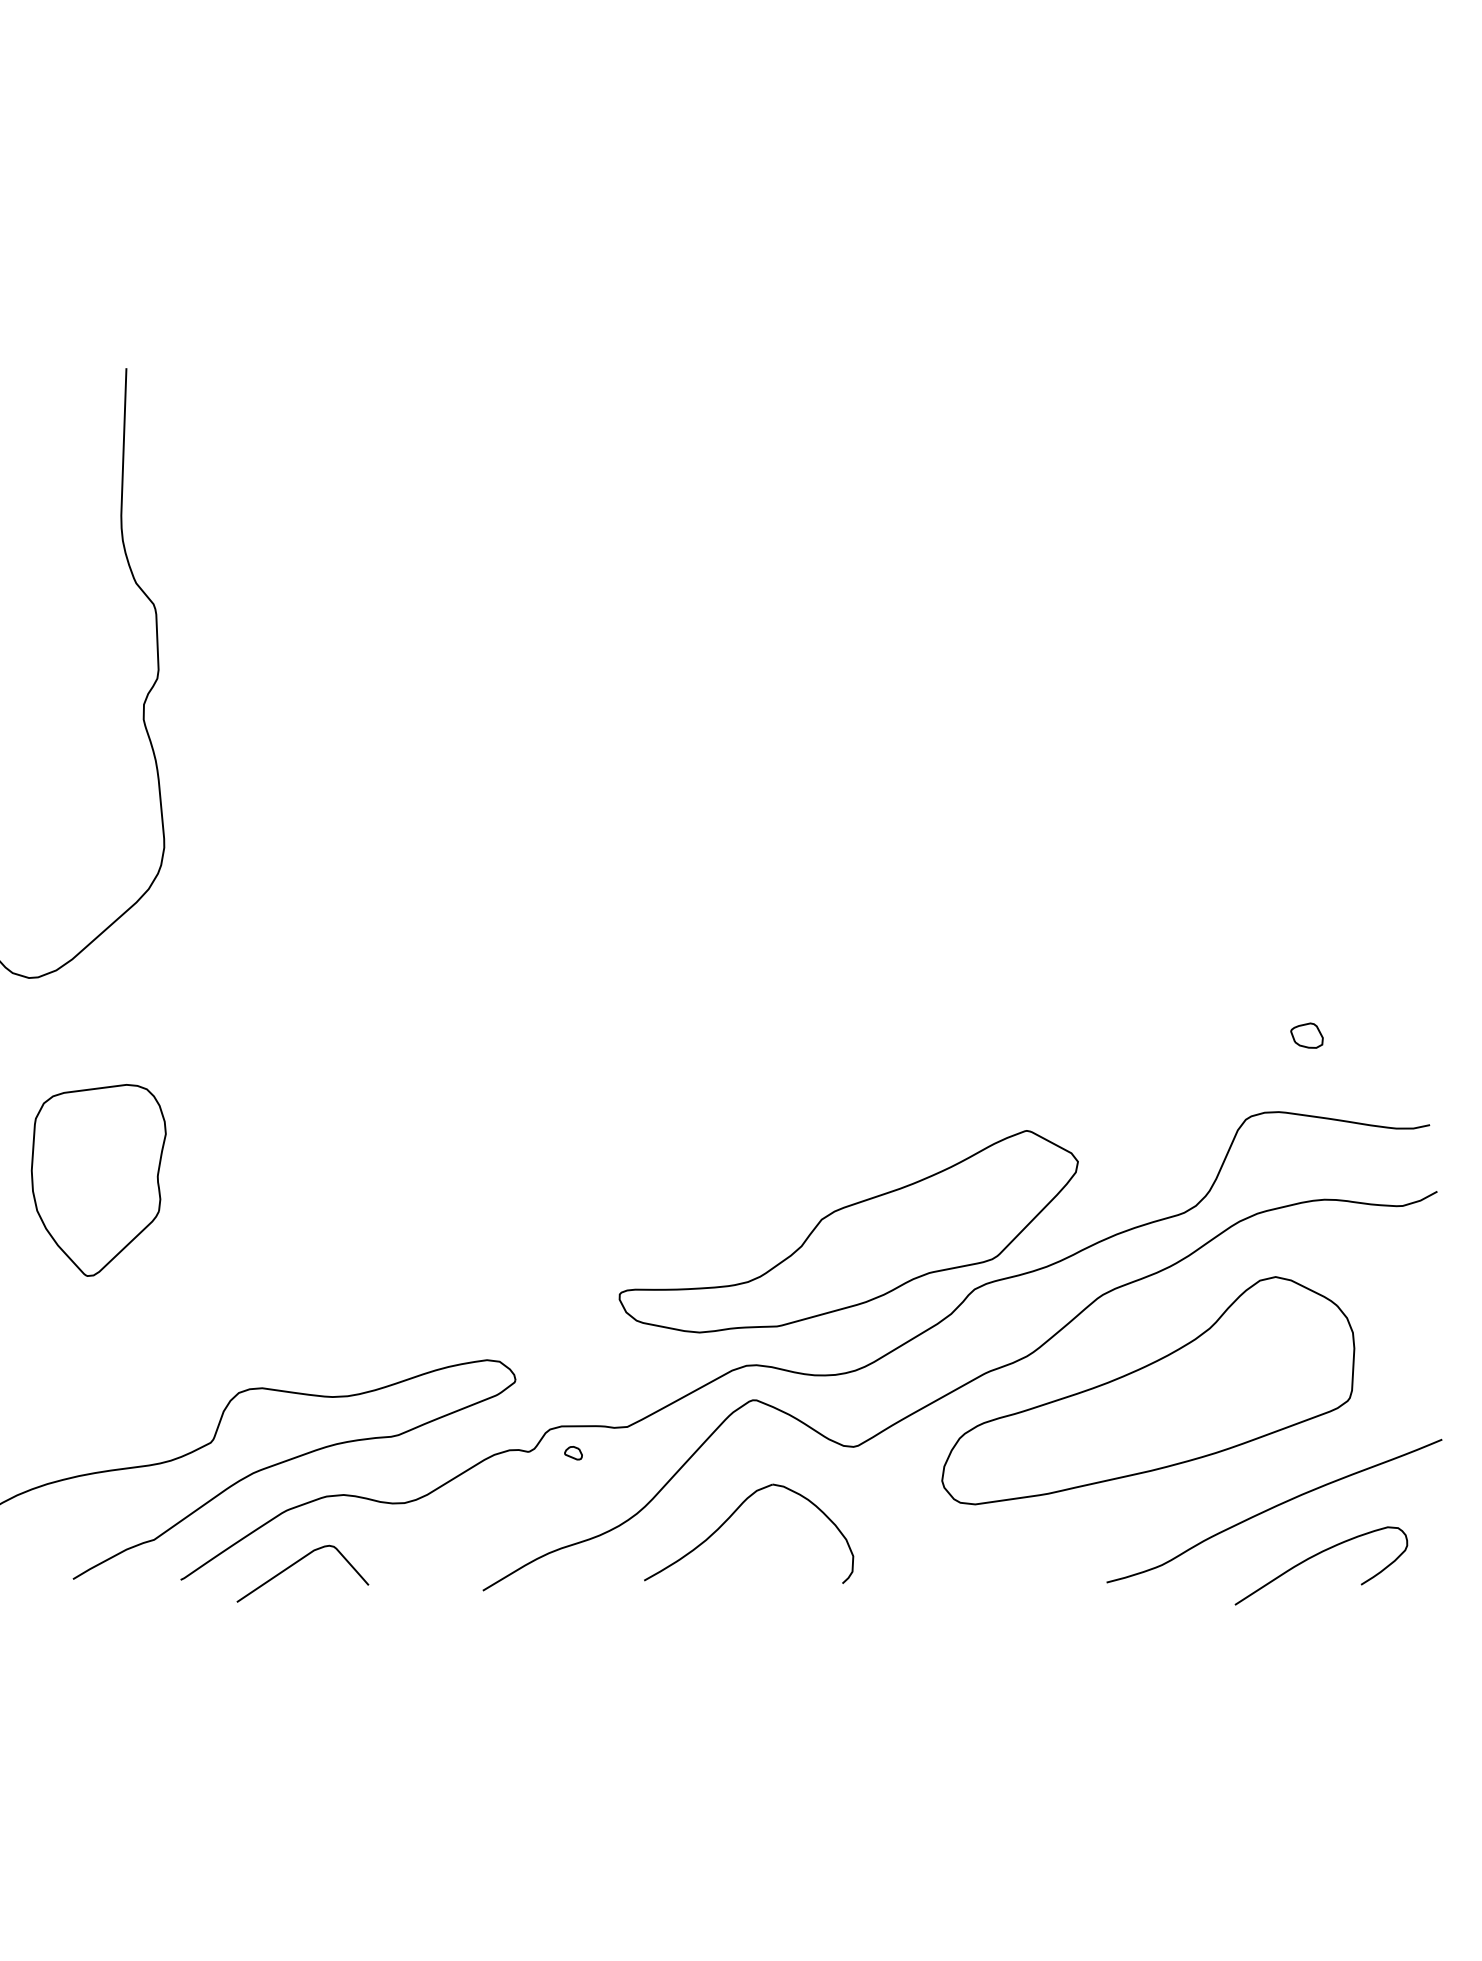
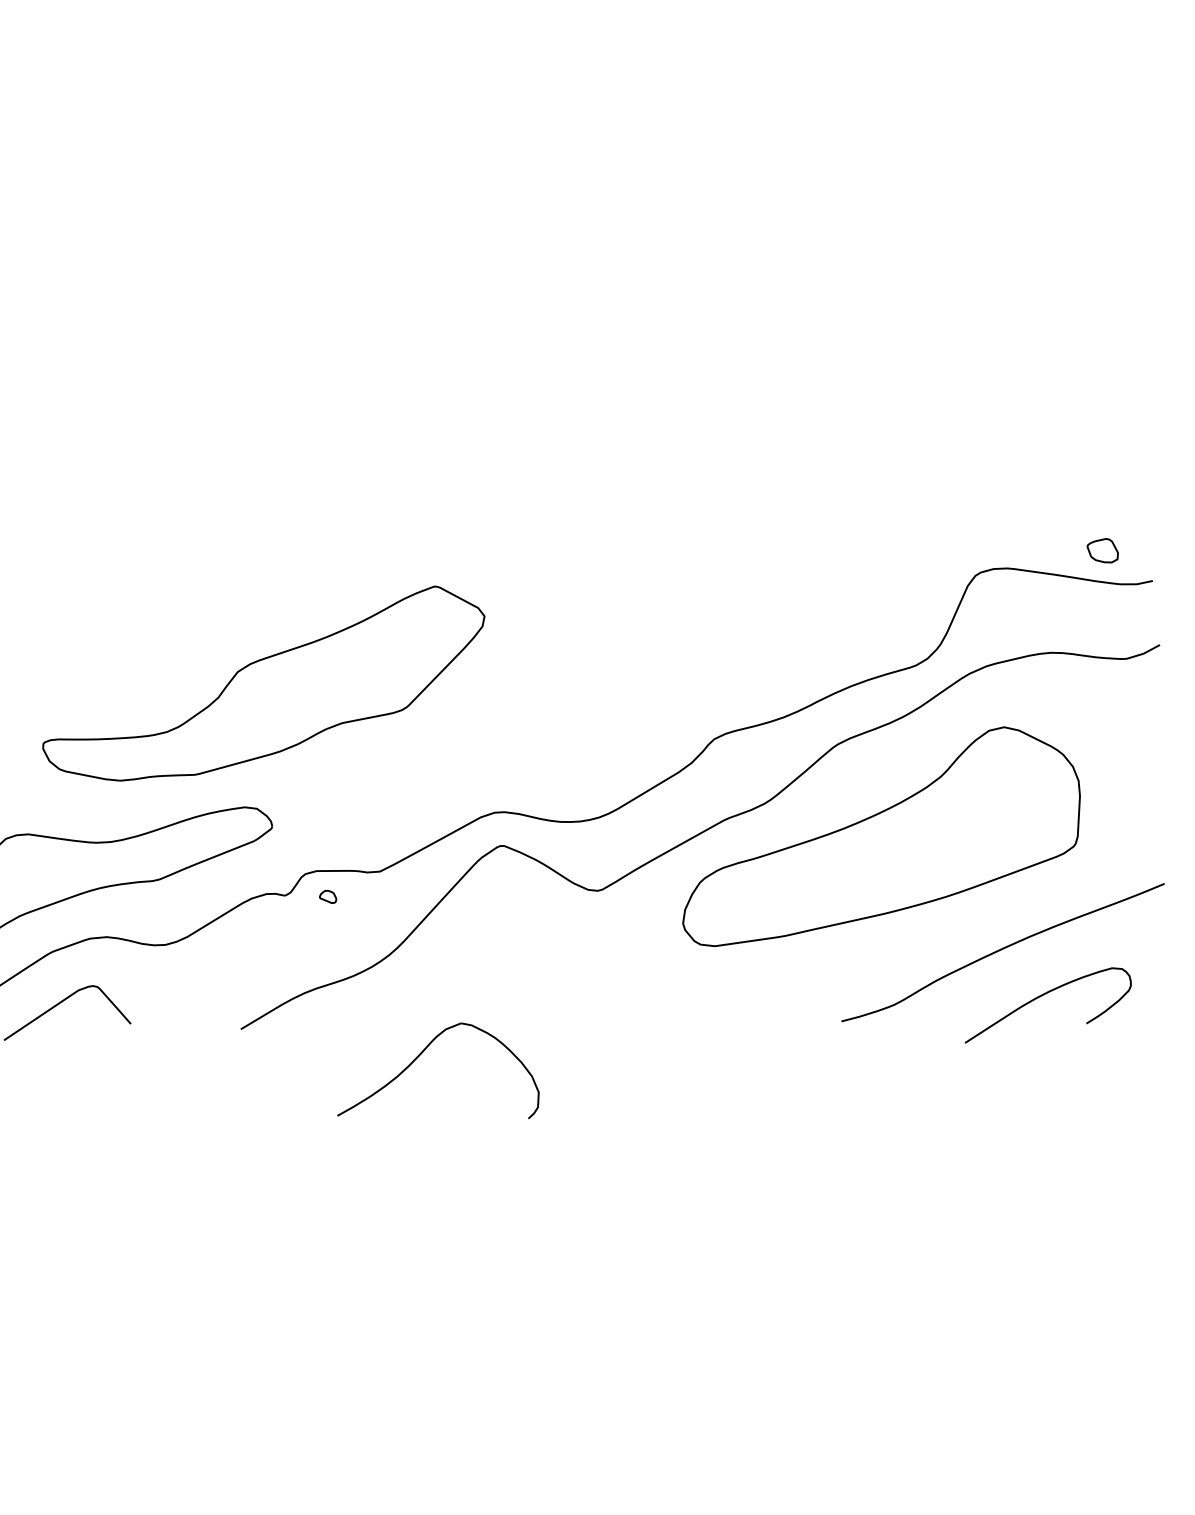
part: (1306, 1035) -> (1102, 550), moved
part: (848, 1231) -> (263, 683), moved
part: (732, 1515) -> (422, 1053), moved

